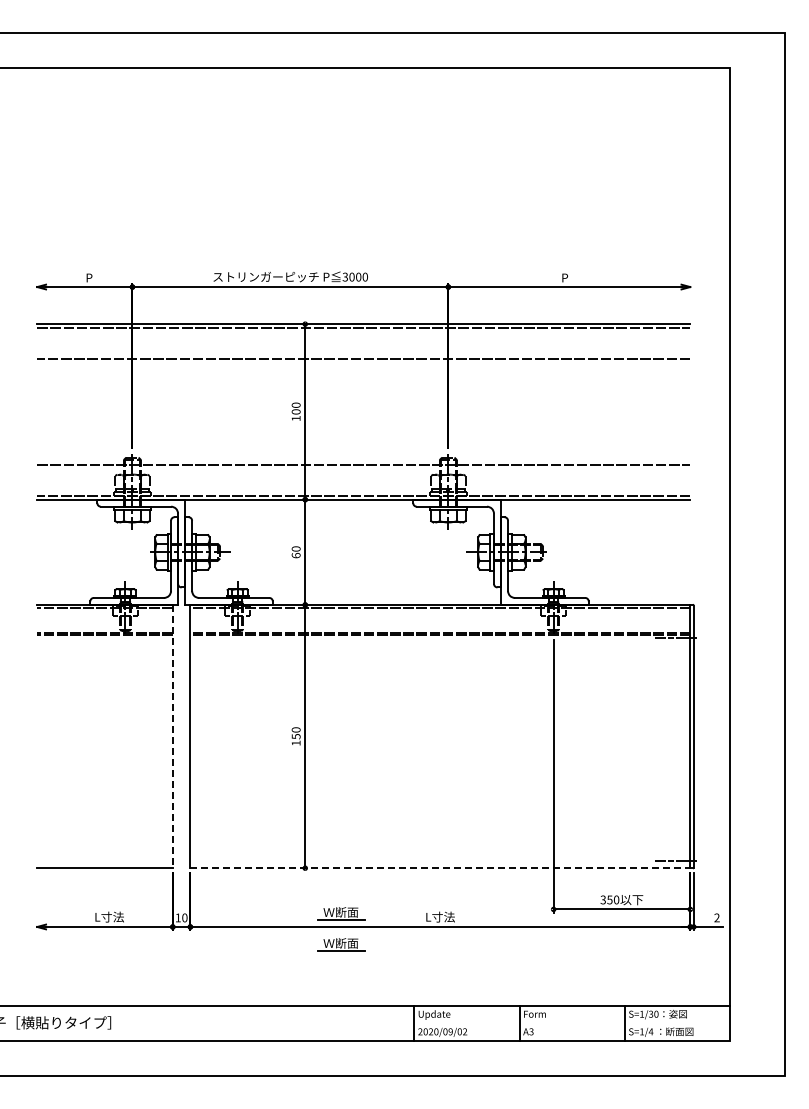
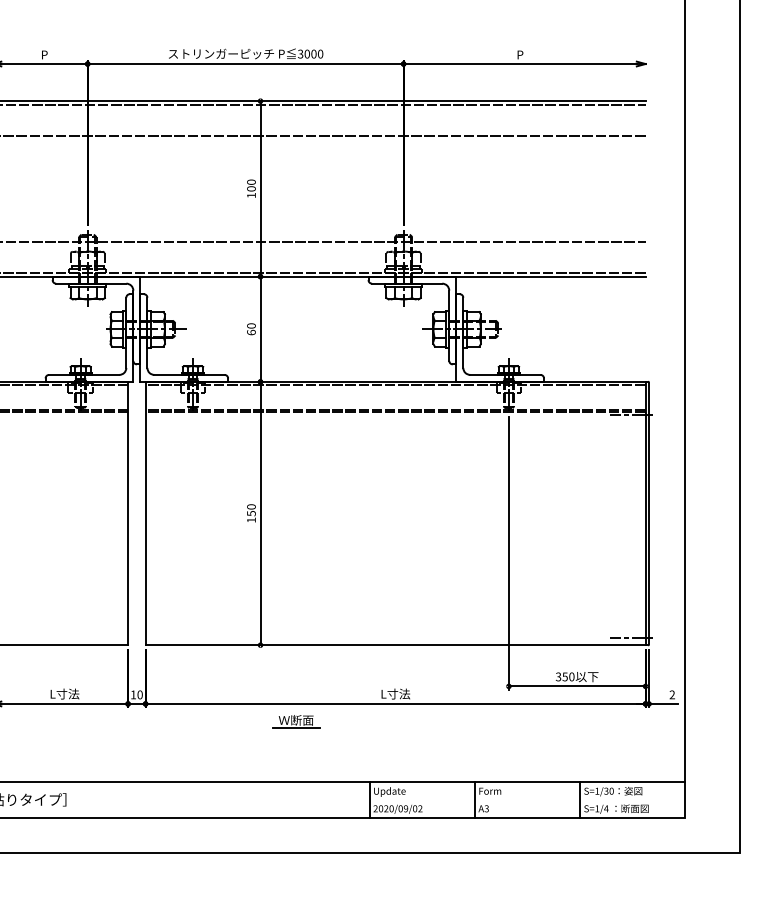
line: (172, 736) -> (127, 513), dashed -> solid
line: (440, 868) -> (395, 645), dashed -> solid
part: (341, 913) -> (296, 690), removed

